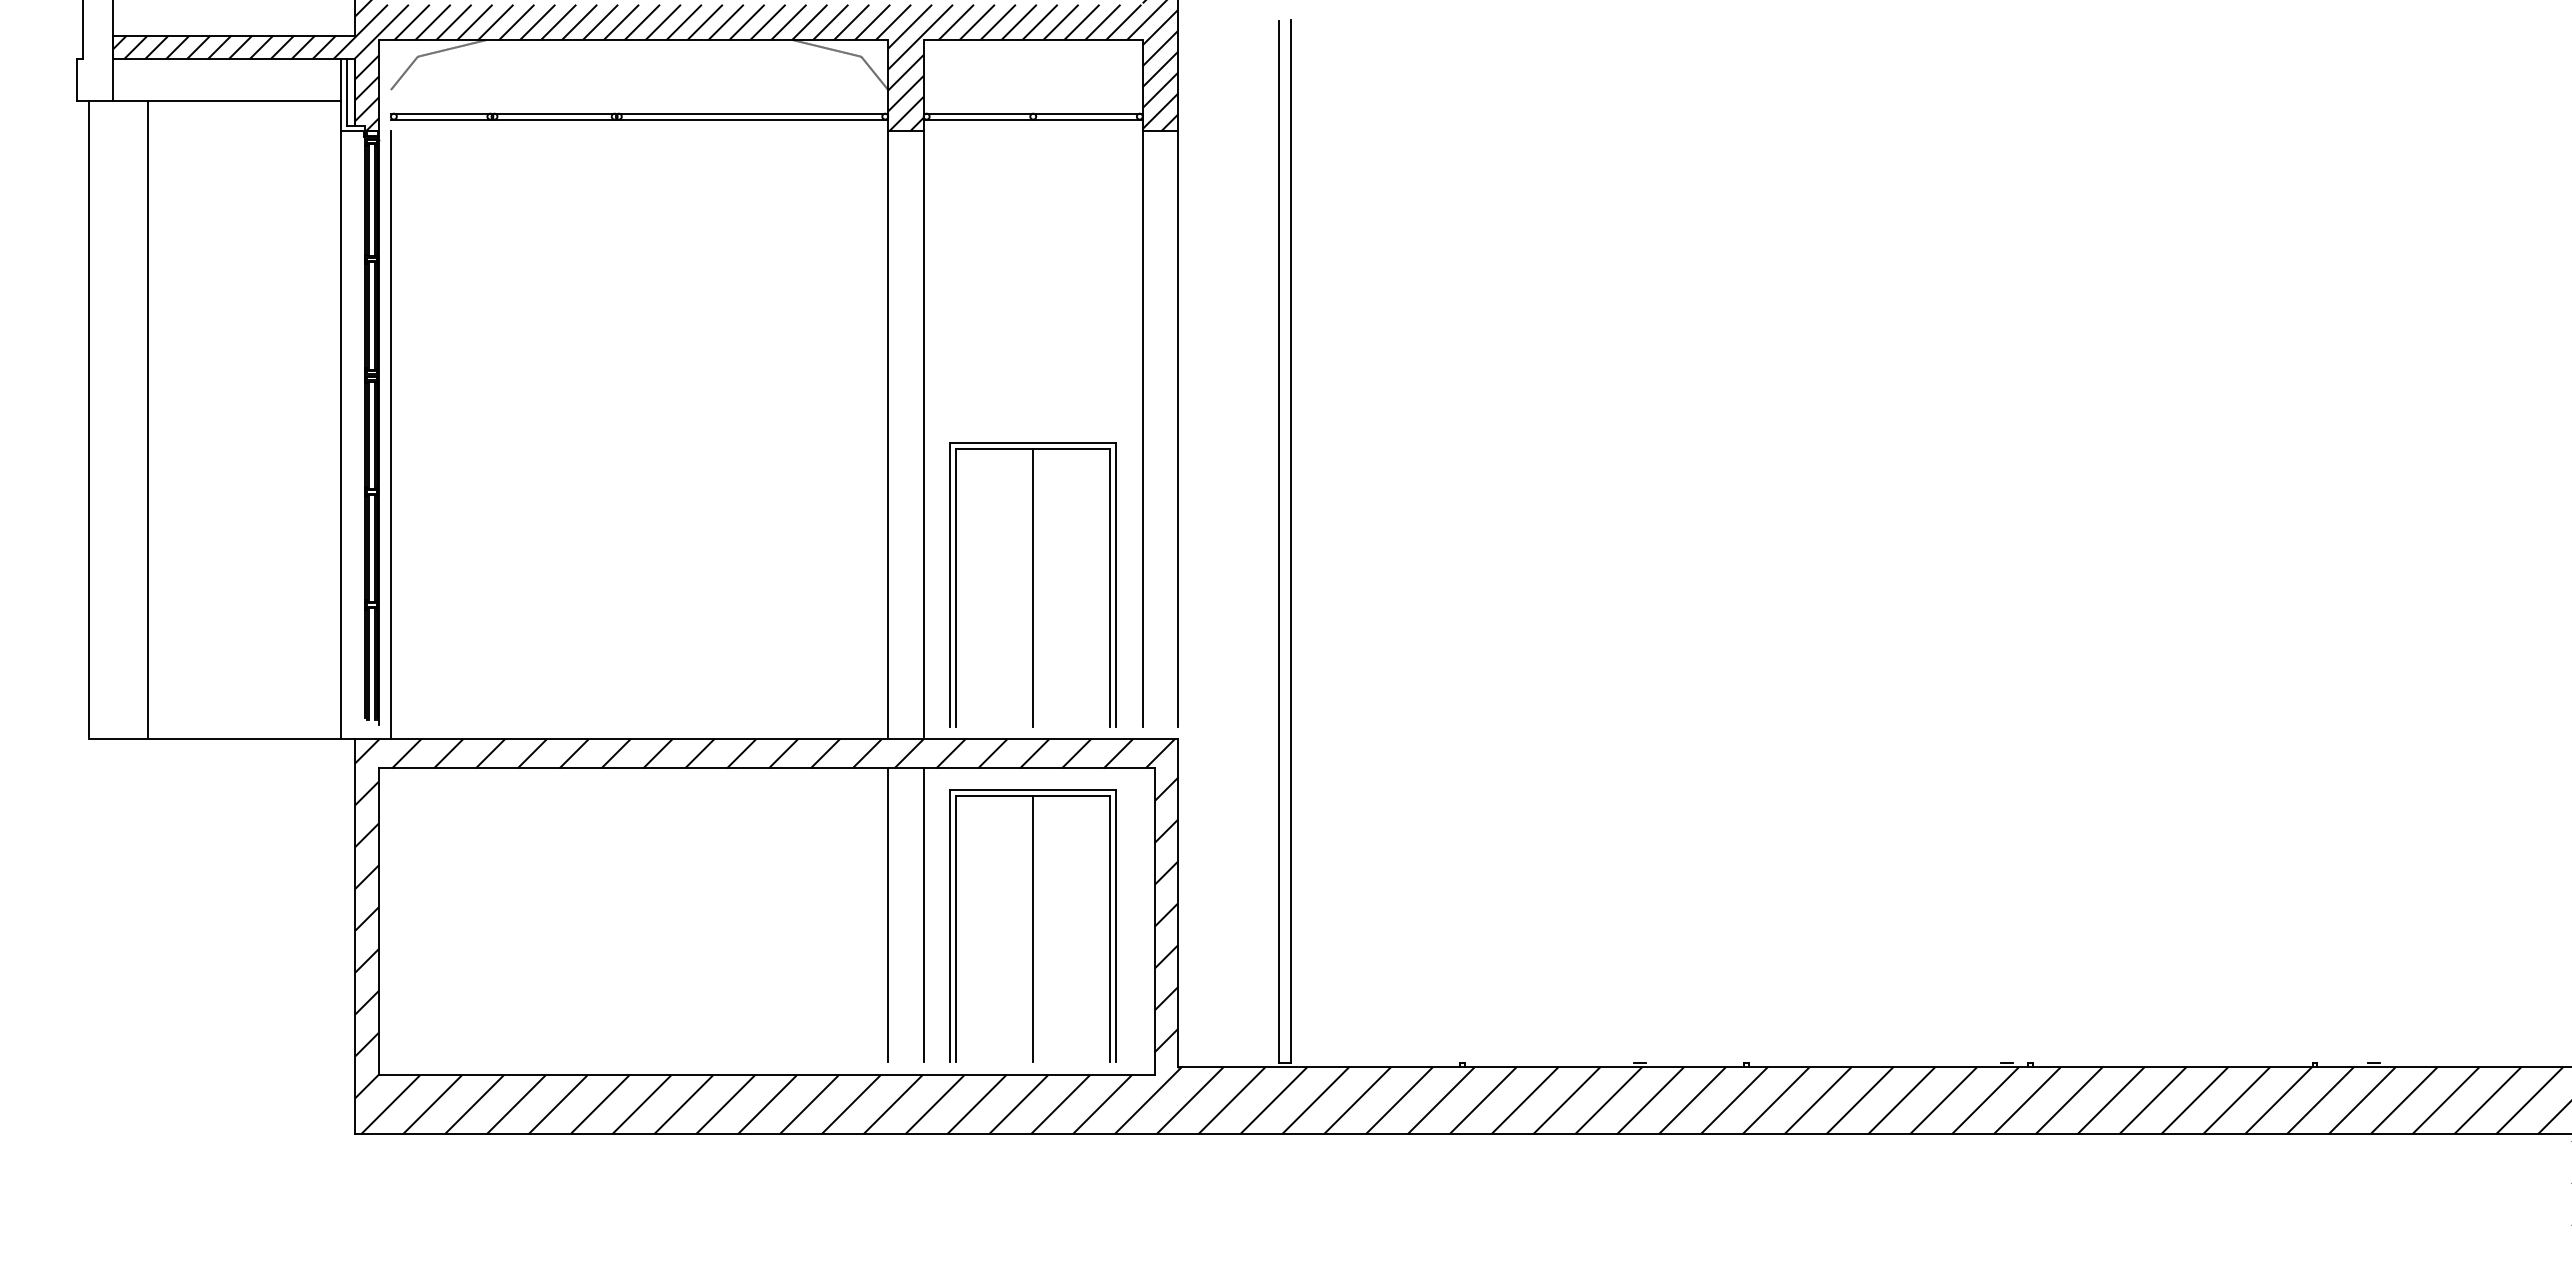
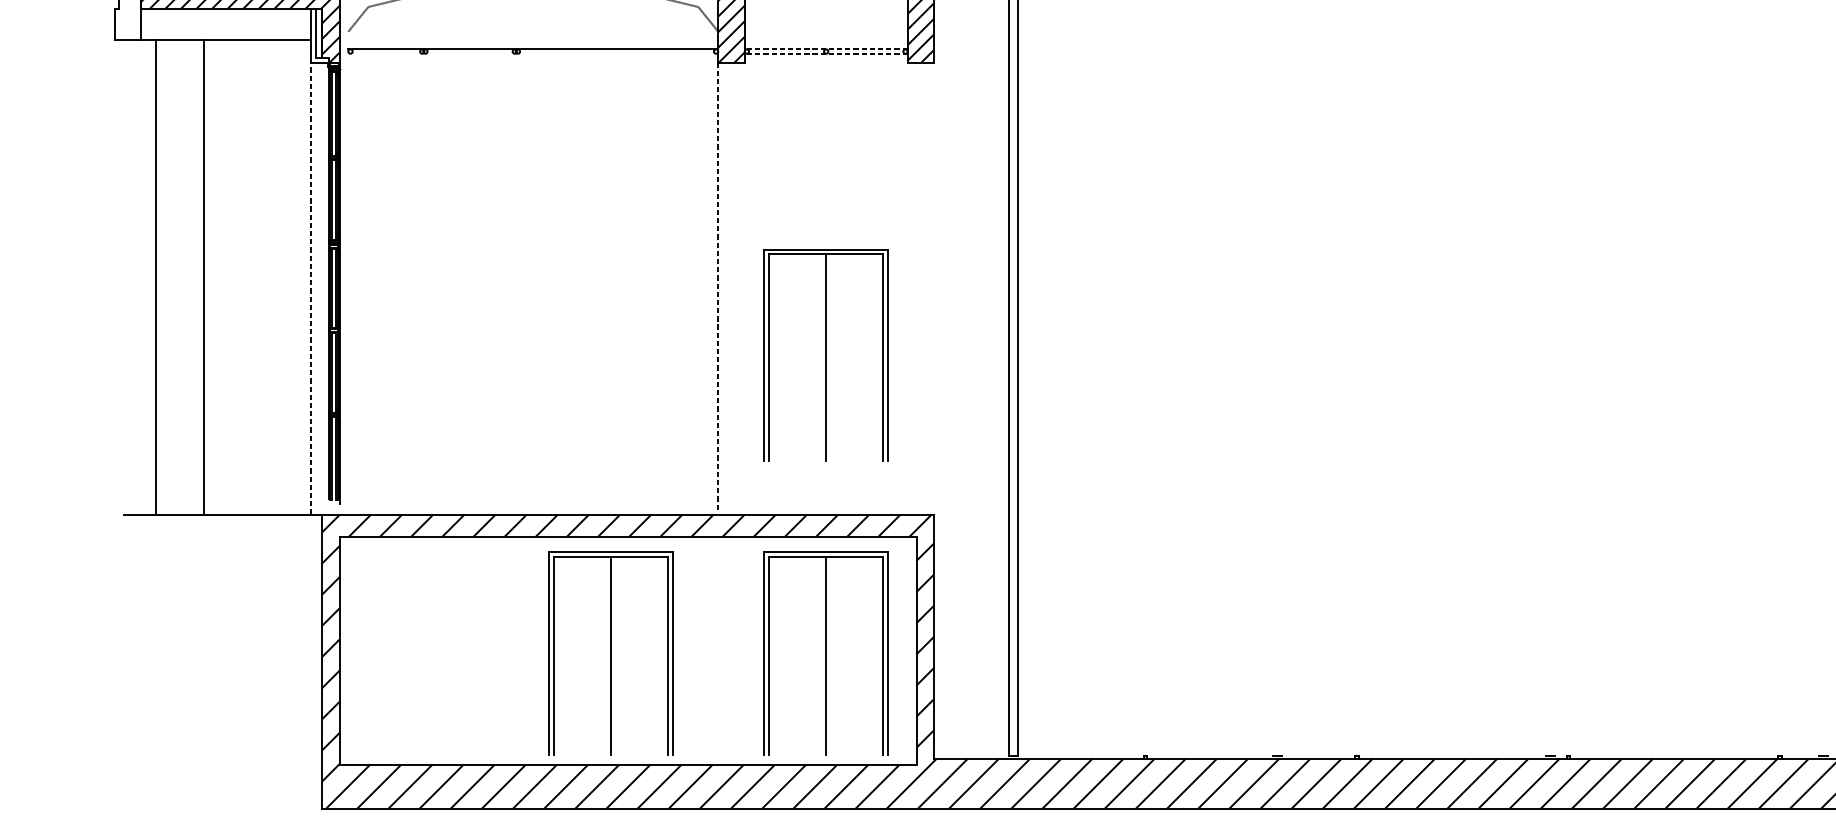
line: (1033, 113) -> (826, 49), solid -> dashed
line: (639, 119) -> (533, 53), removed
line: (1033, 119) -> (826, 53), solid -> dashed
line: (89, 418) -> (156, 276), moved
line: (148, 418) -> (204, 276), moved
line: (1142, 429) -> (907, 284), removed
line: (1178, 429) -> (934, 284), removed
line: (888, 433) -> (718, 287), solid -> dashed
line: (923, 433) -> (744, 287), removed
line: (390, 434) -> (348, 288), removed
line: (341, 435) -> (311, 288), solid -> dashed
part: (1032, 584) -> (825, 355), moved
line: (888, 915) -> (718, 645), removed
line: (923, 915) -> (744, 645), removed
part: (743, 925) -> (610, 653), added

